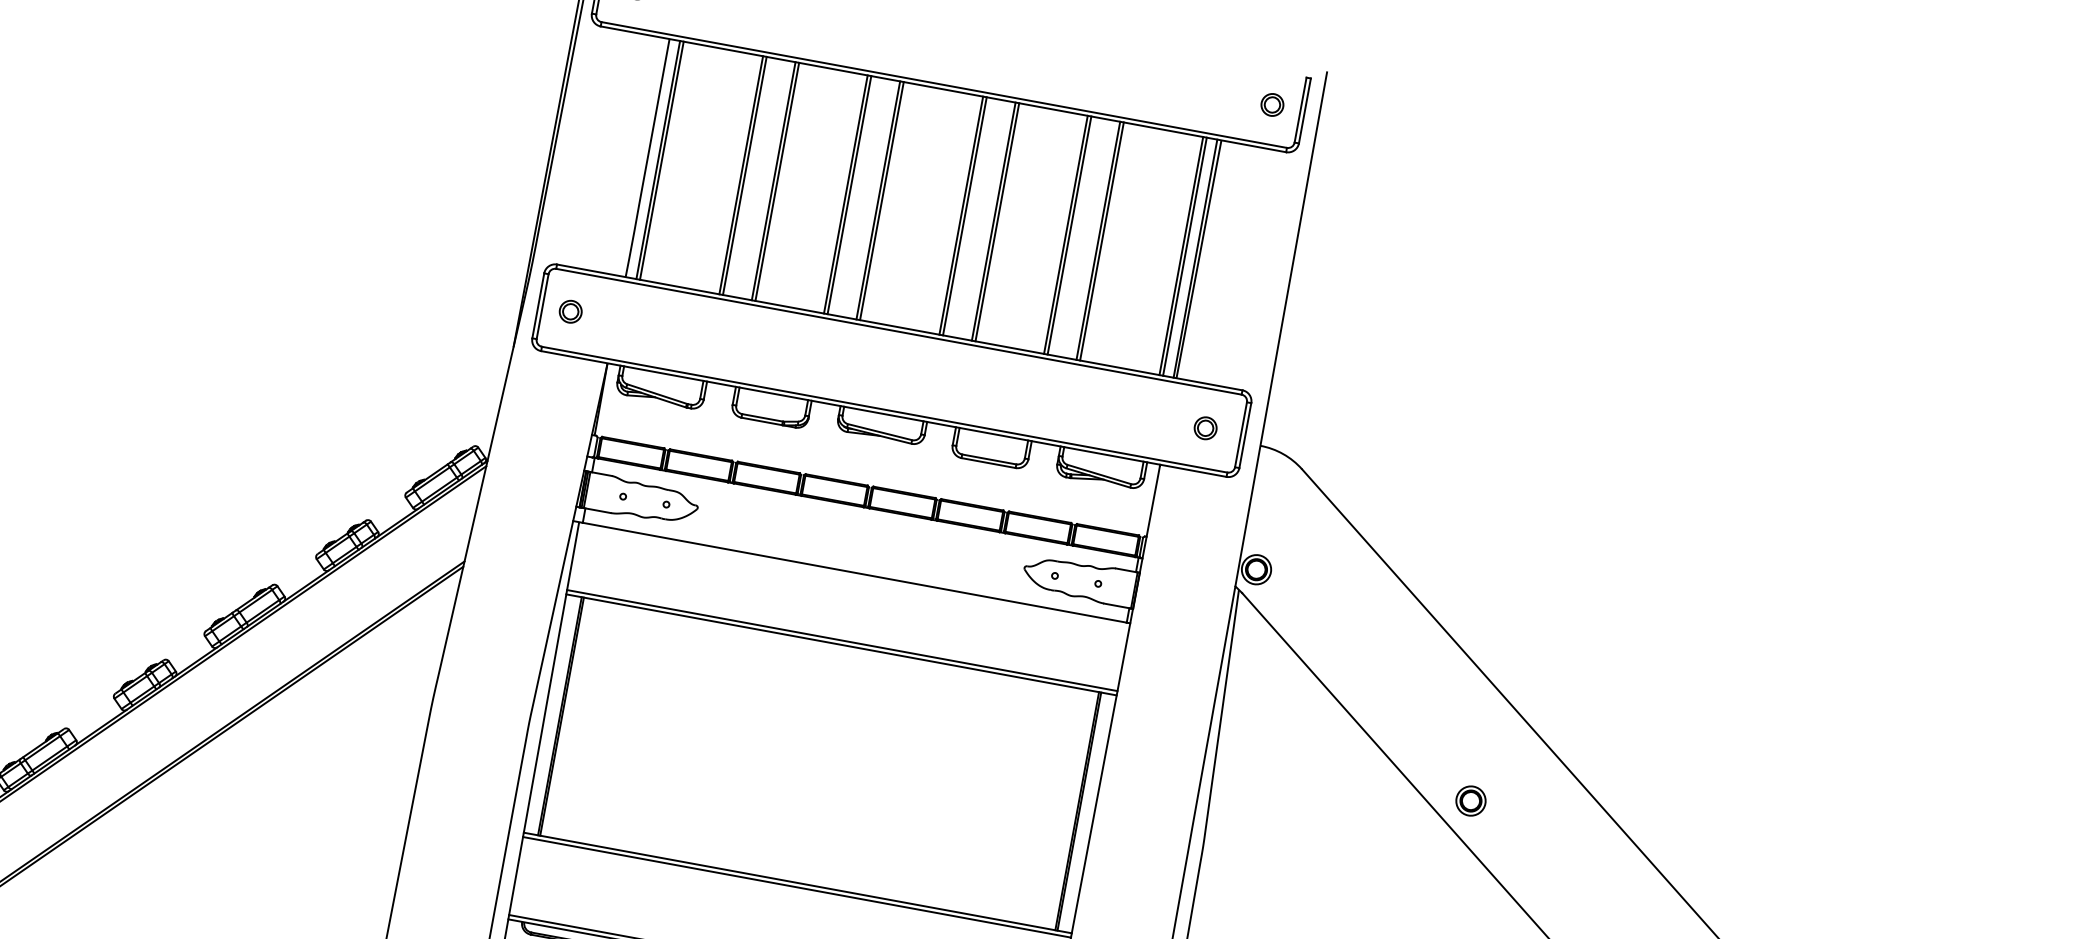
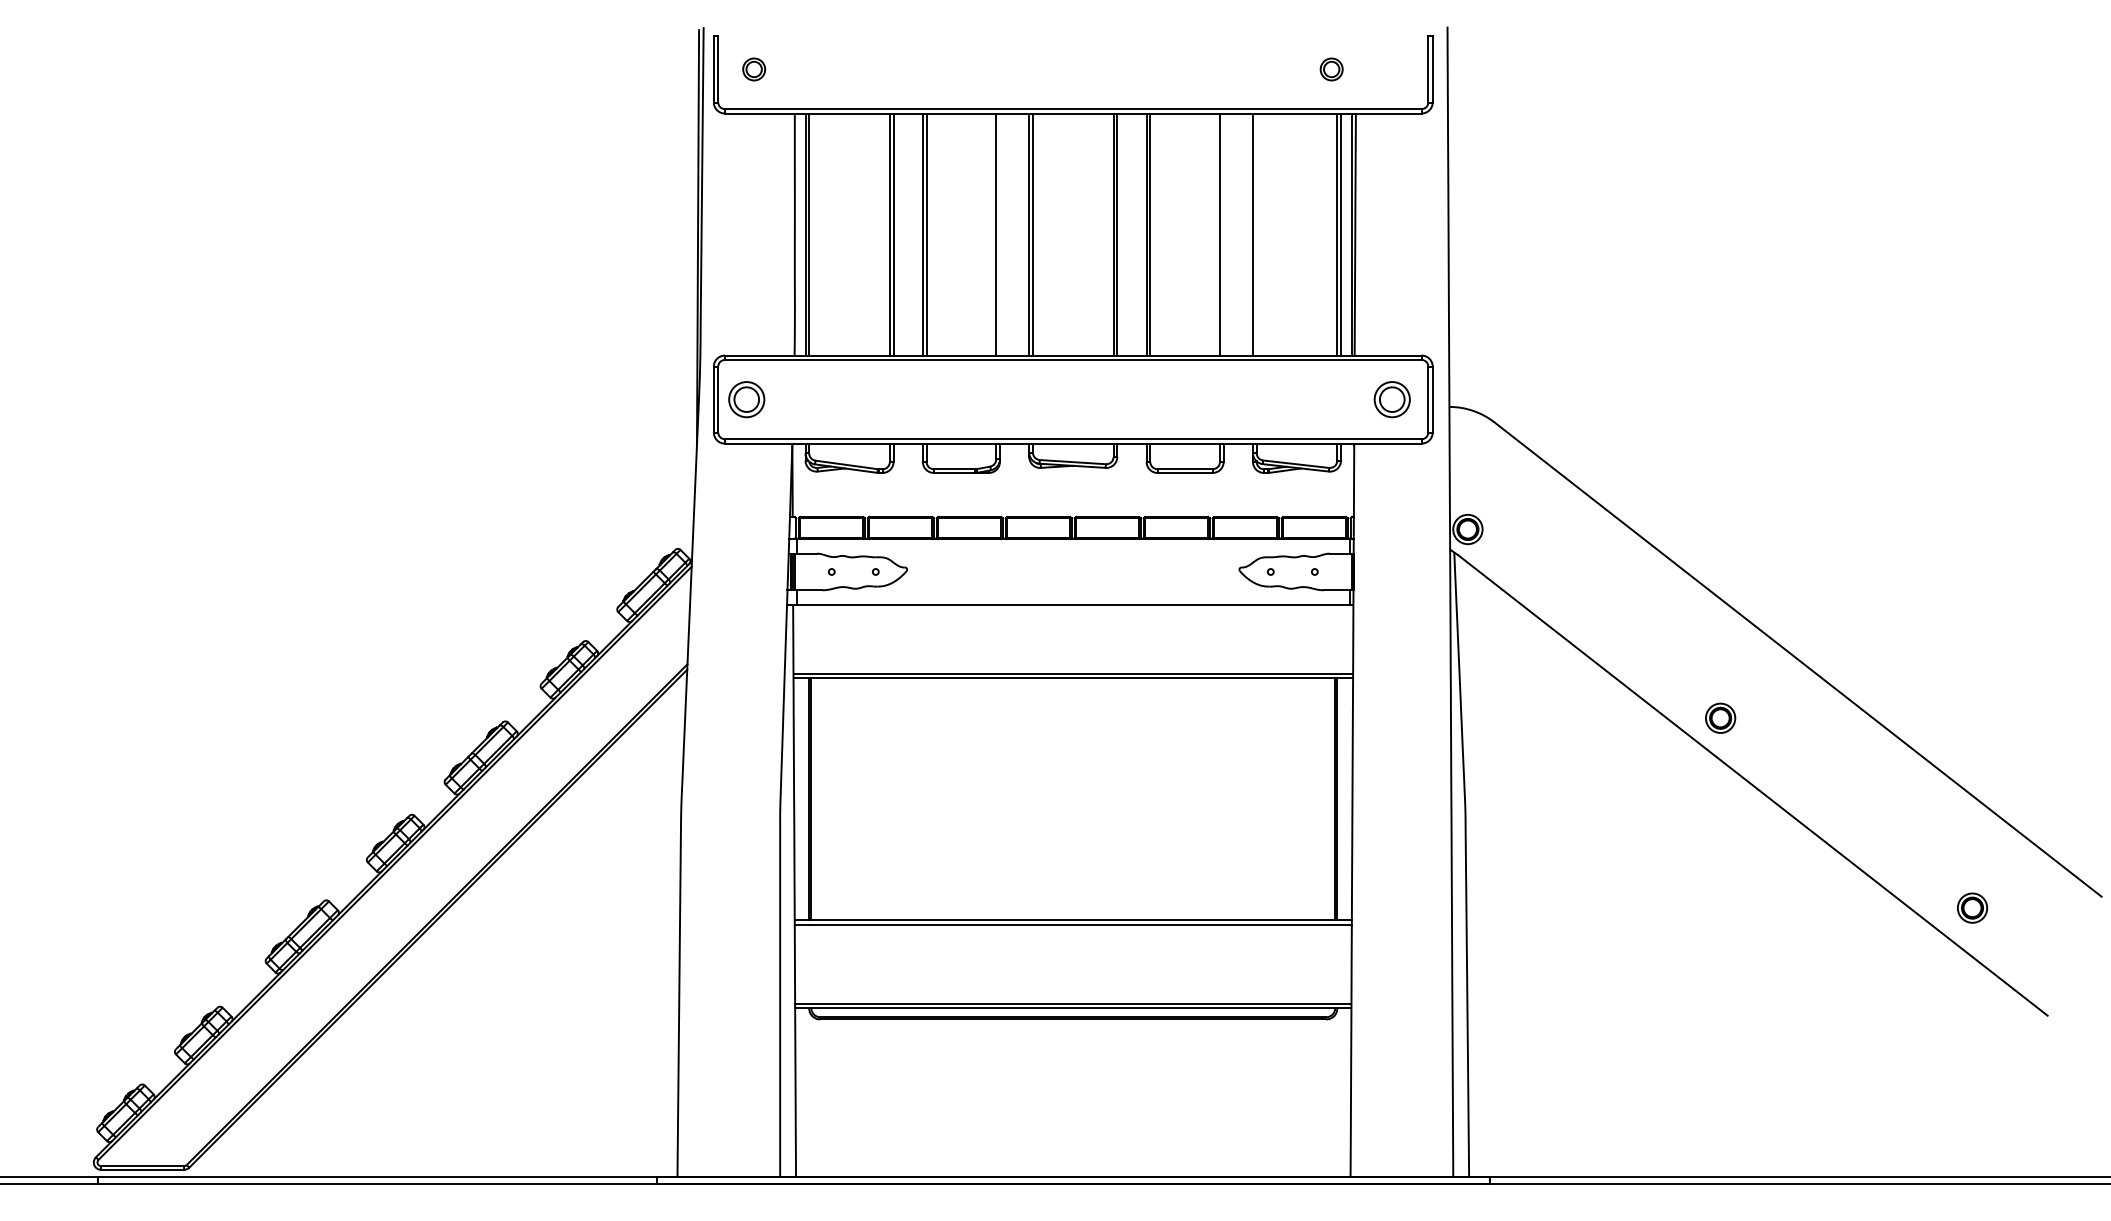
part: (1272, 104) -> (1331, 69), moved
line: (849, 195) -> (999, 234), removed
line: (1069, 235) -> (1223, 234), removed
line: (1101, 241) -> (1256, 234), removed
part: (570, 311) -> (746, 399), size x1.6
part: (1205, 428) -> (1392, 399), size x1.6

